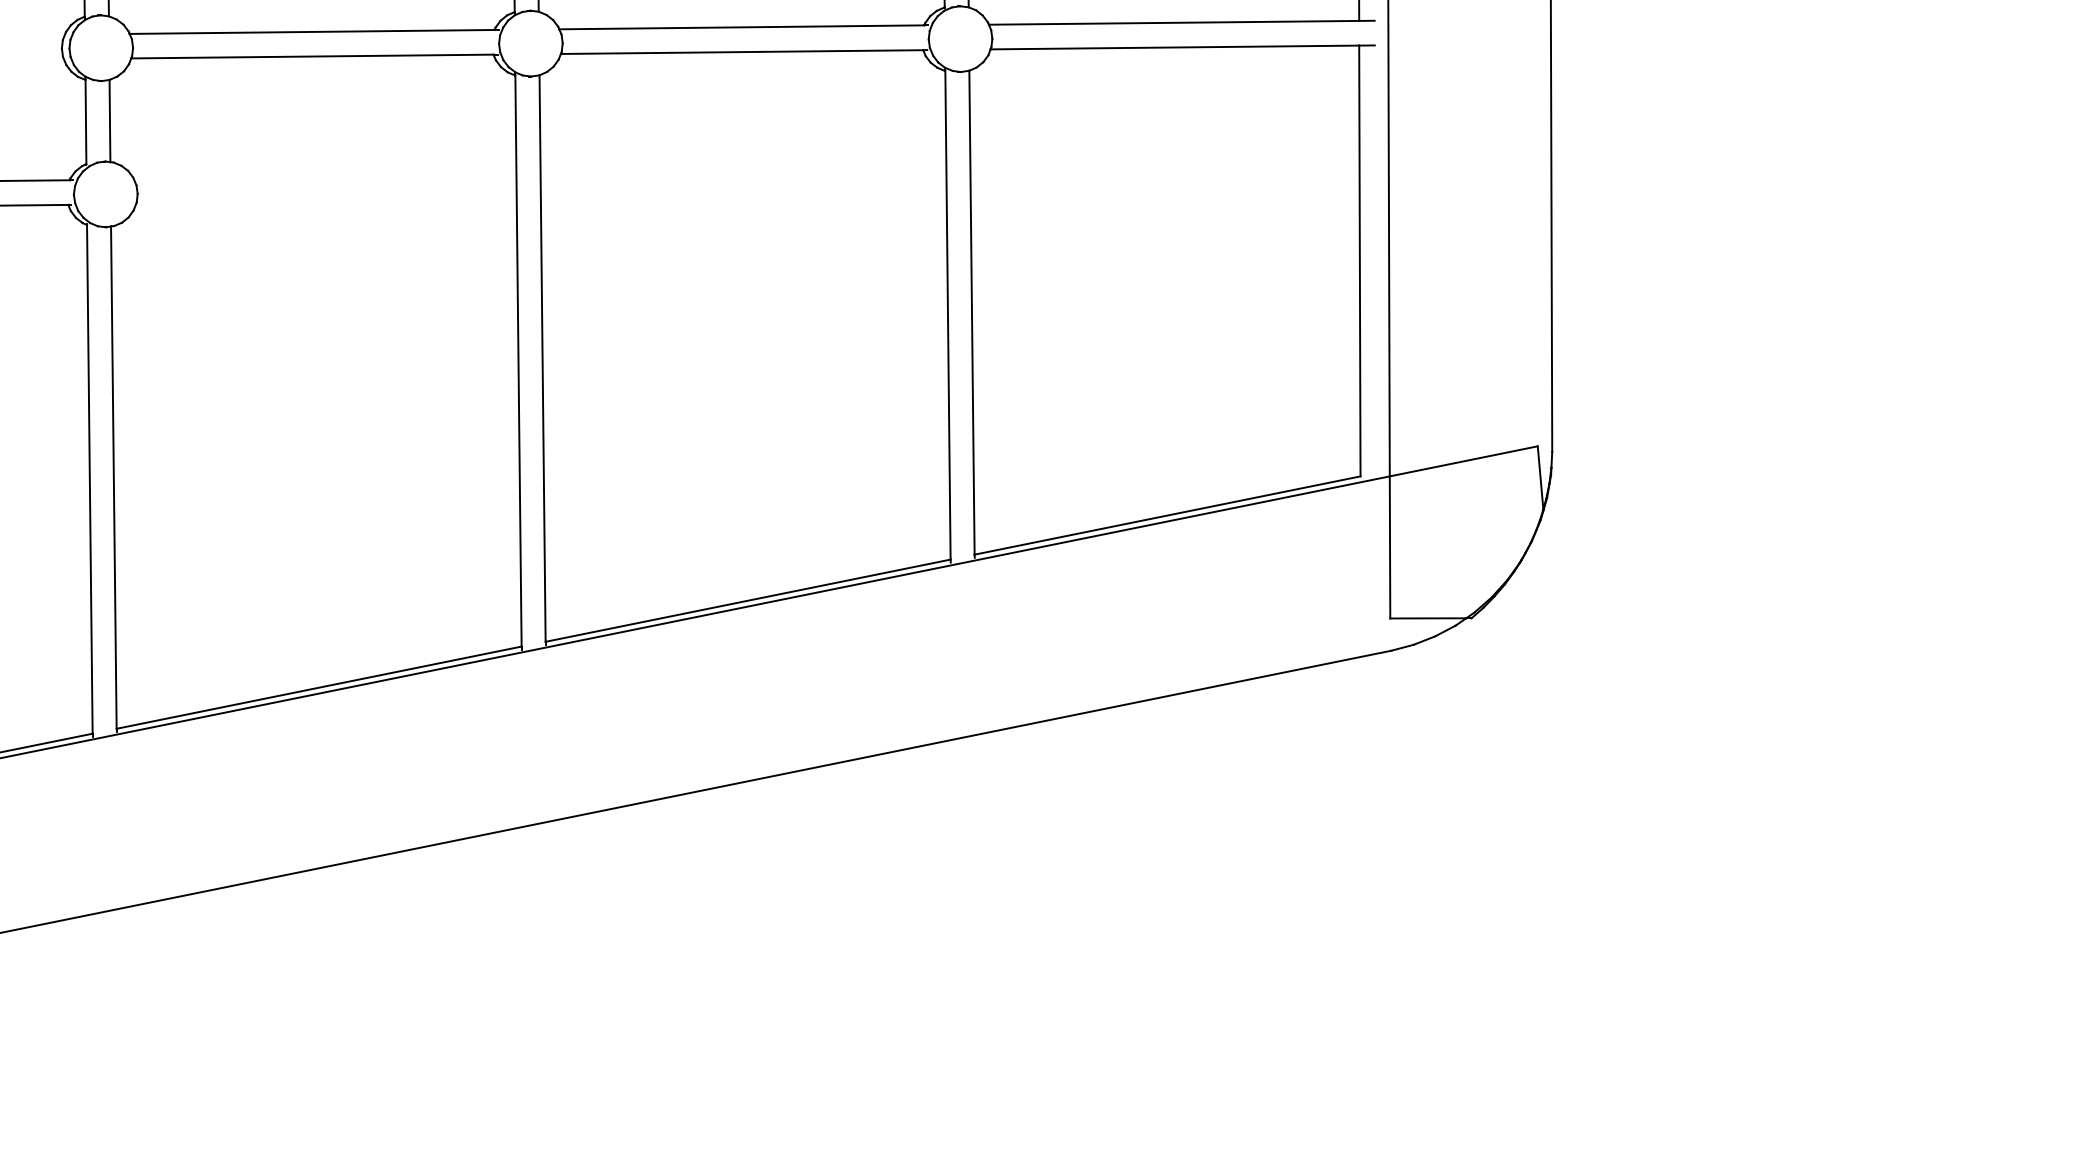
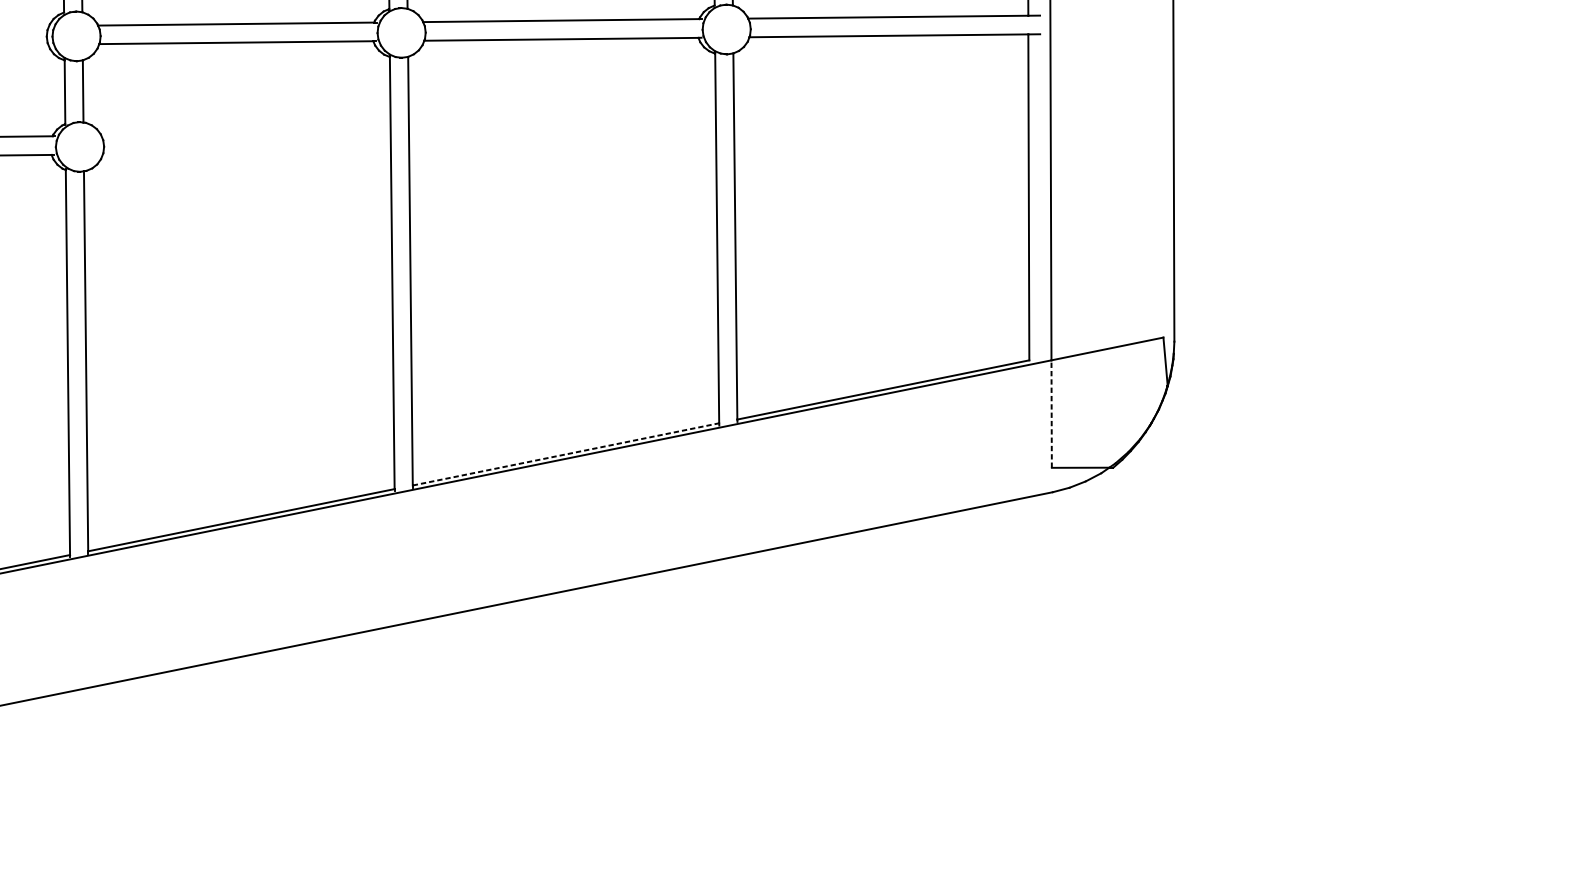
line: (1390, 546) -> (1052, 413), solid -> dashed
line: (748, 600) -> (566, 454), solid -> dashed

